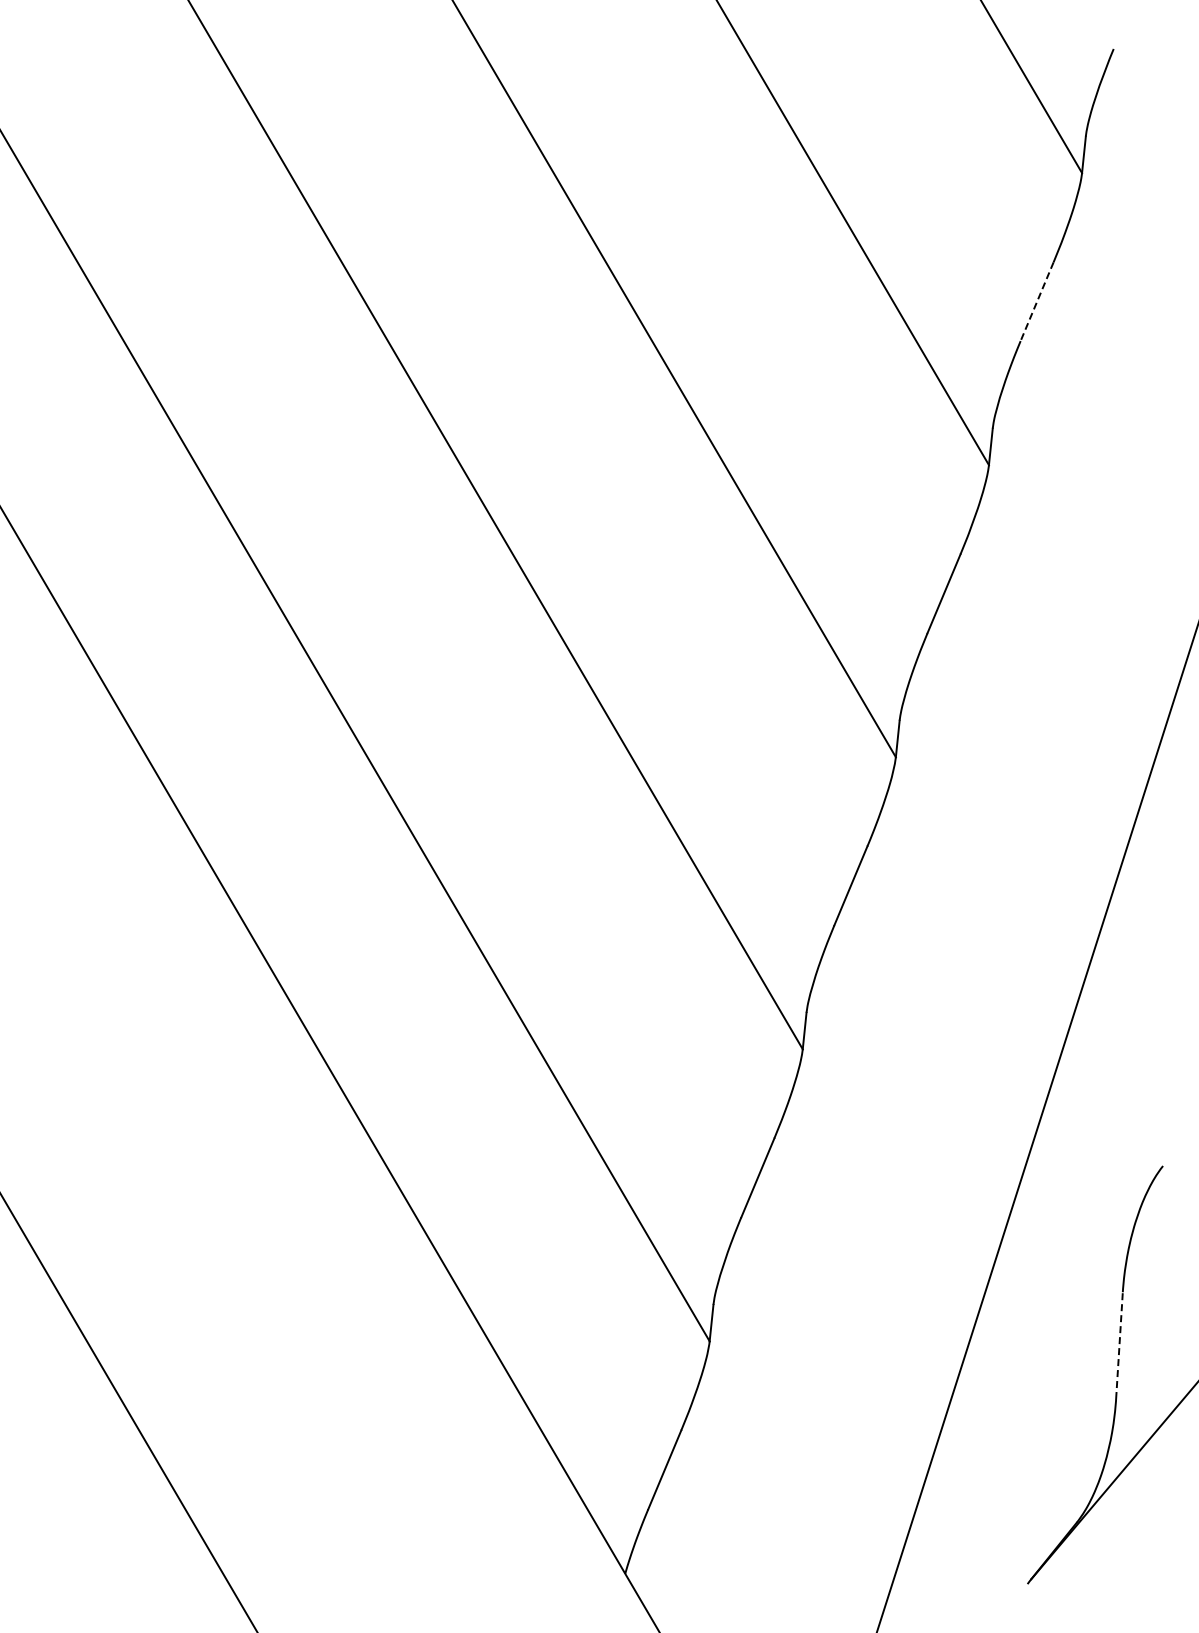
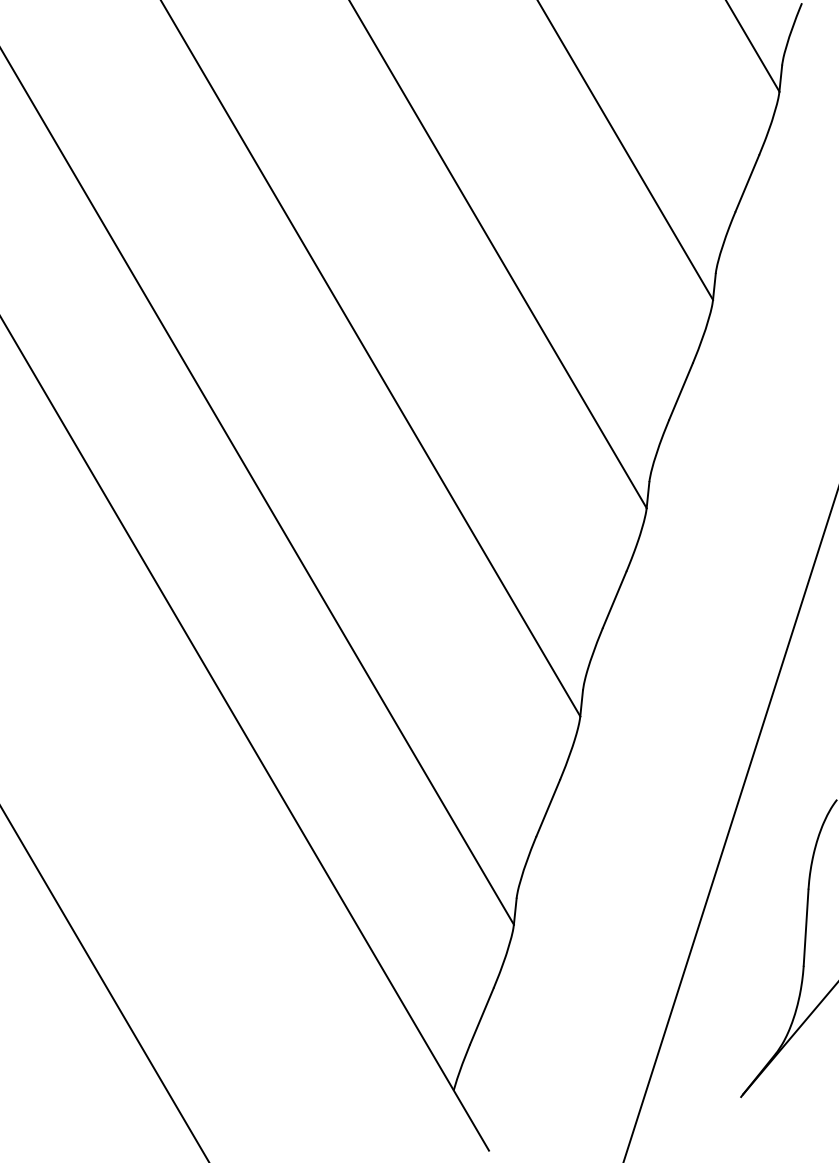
line: (1037, 301) -> (747, 183), dashed -> solid
line: (1119, 1345) -> (806, 927), dashed -> solid

